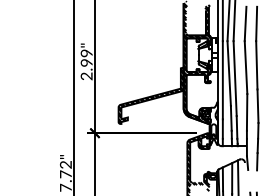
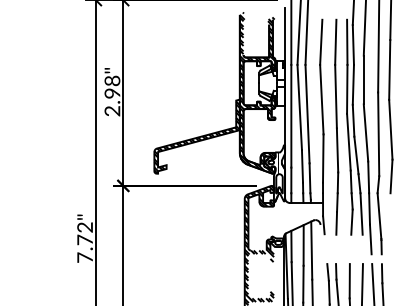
text: (87, 53) -> (113, 80), 2.99" -> 2.98"

